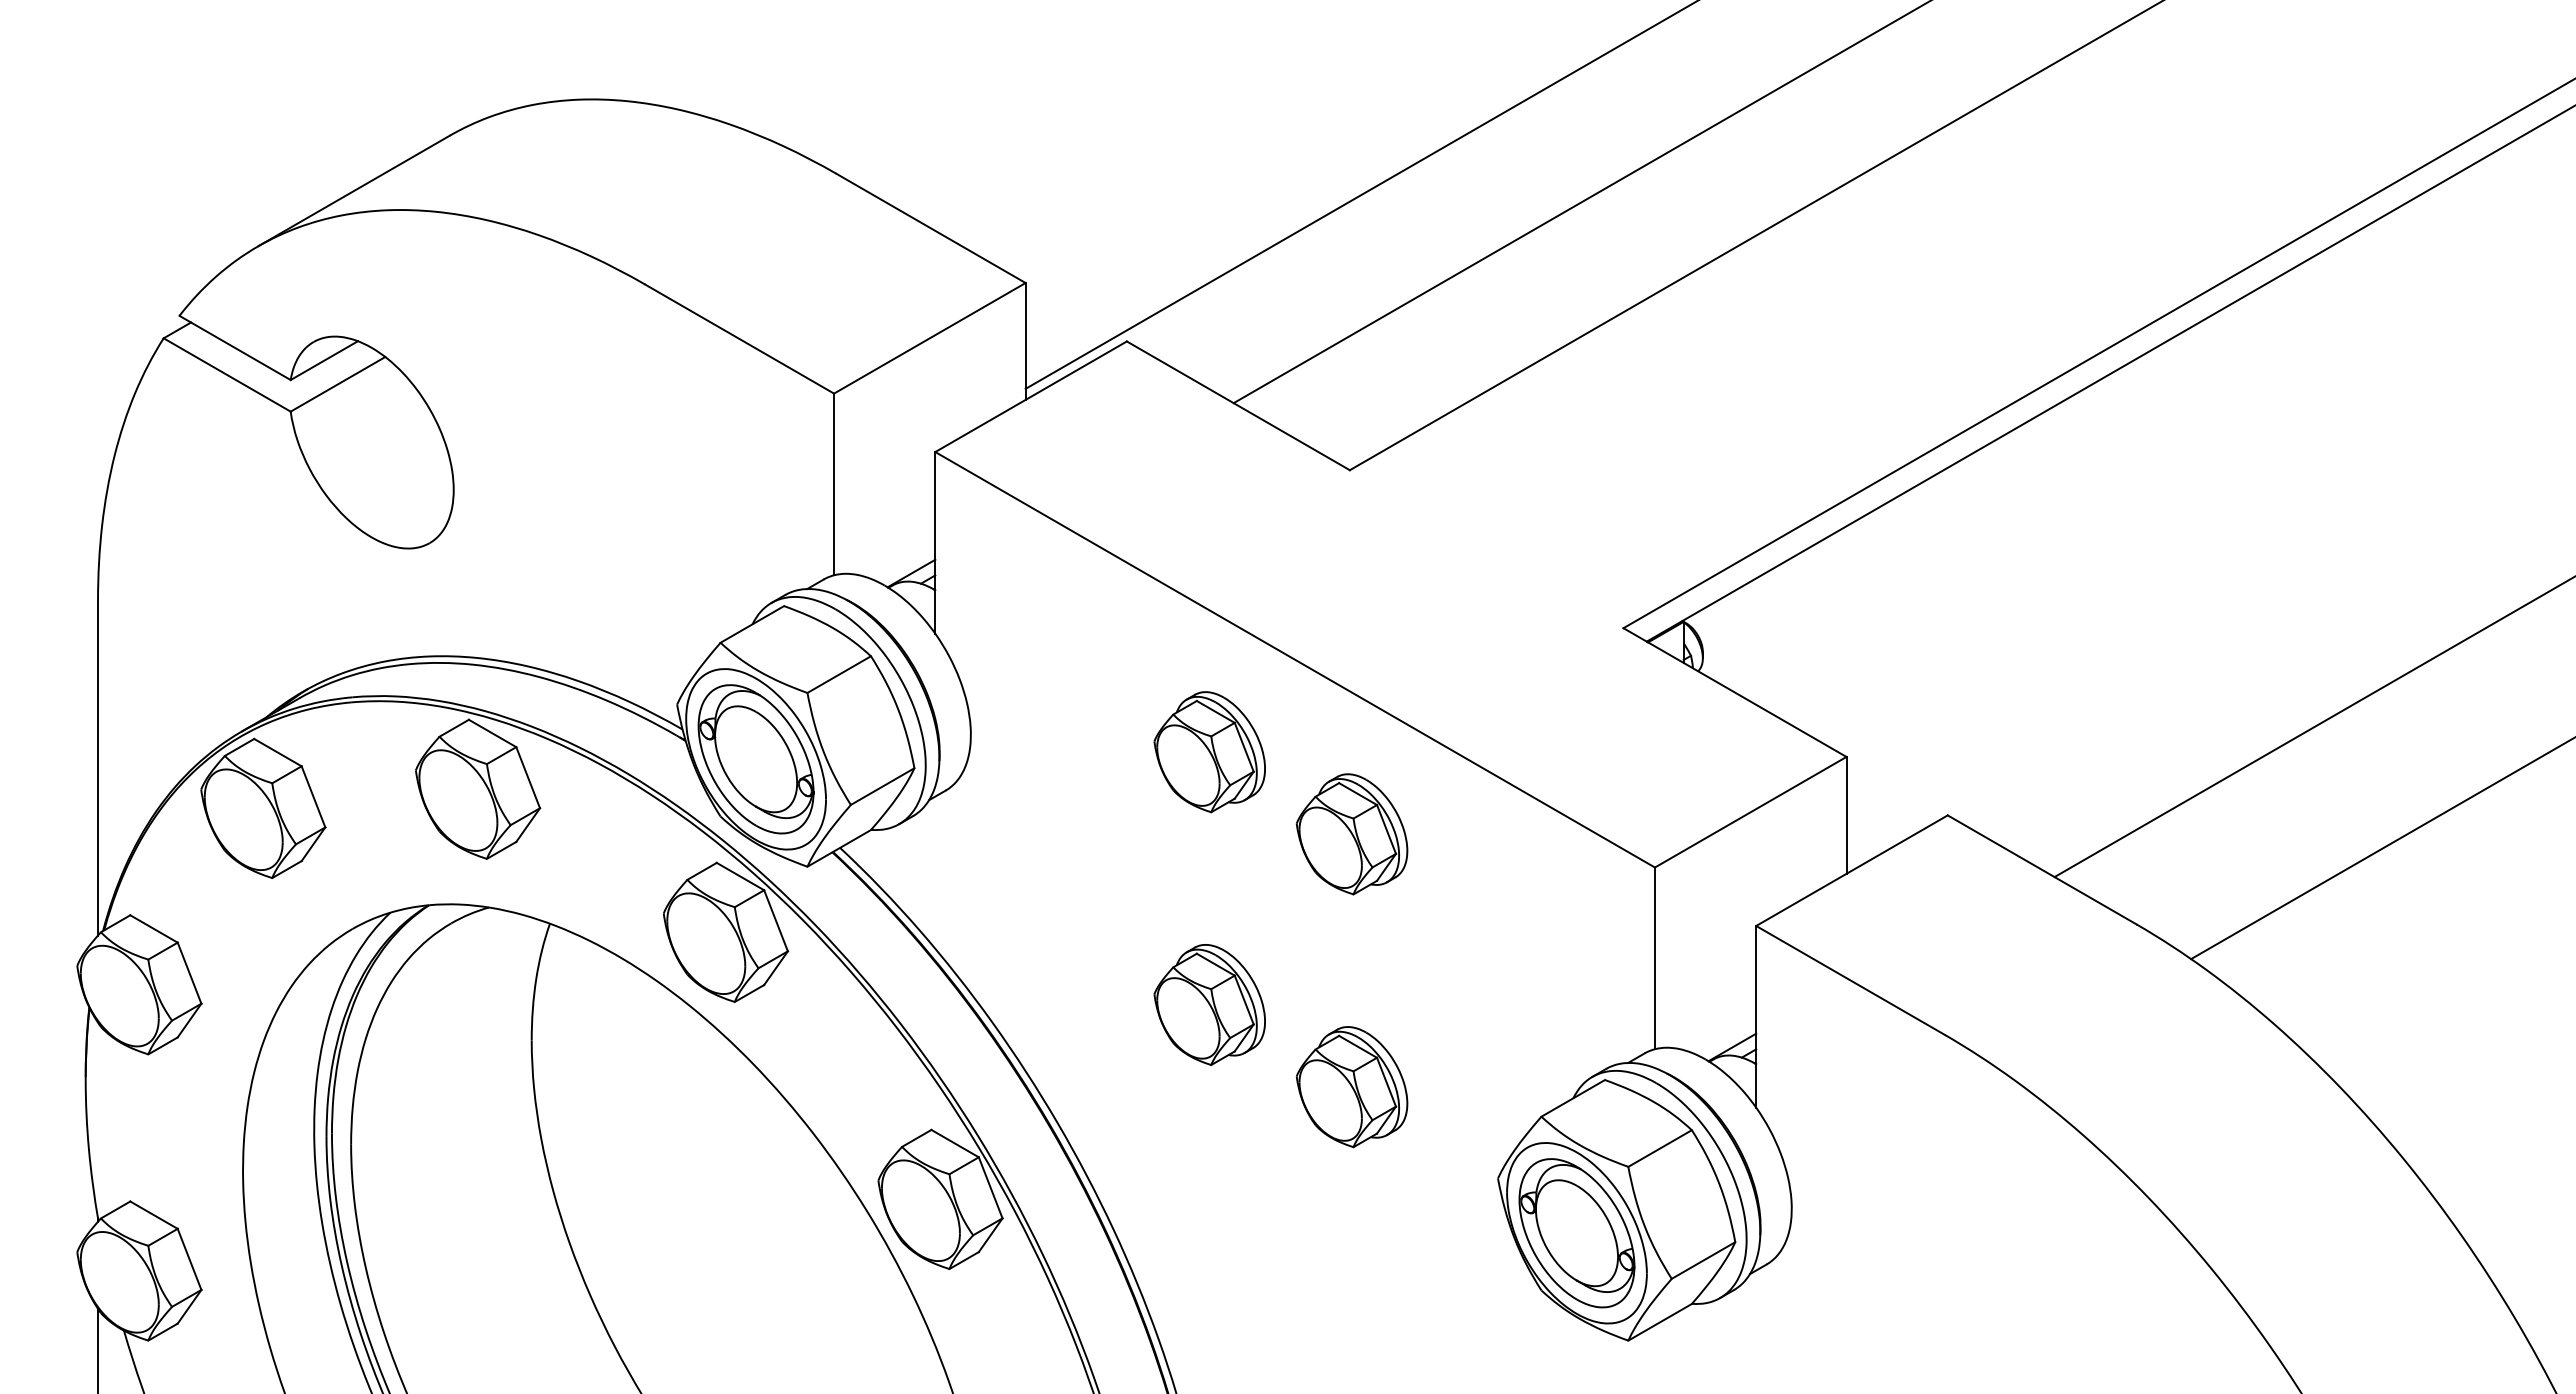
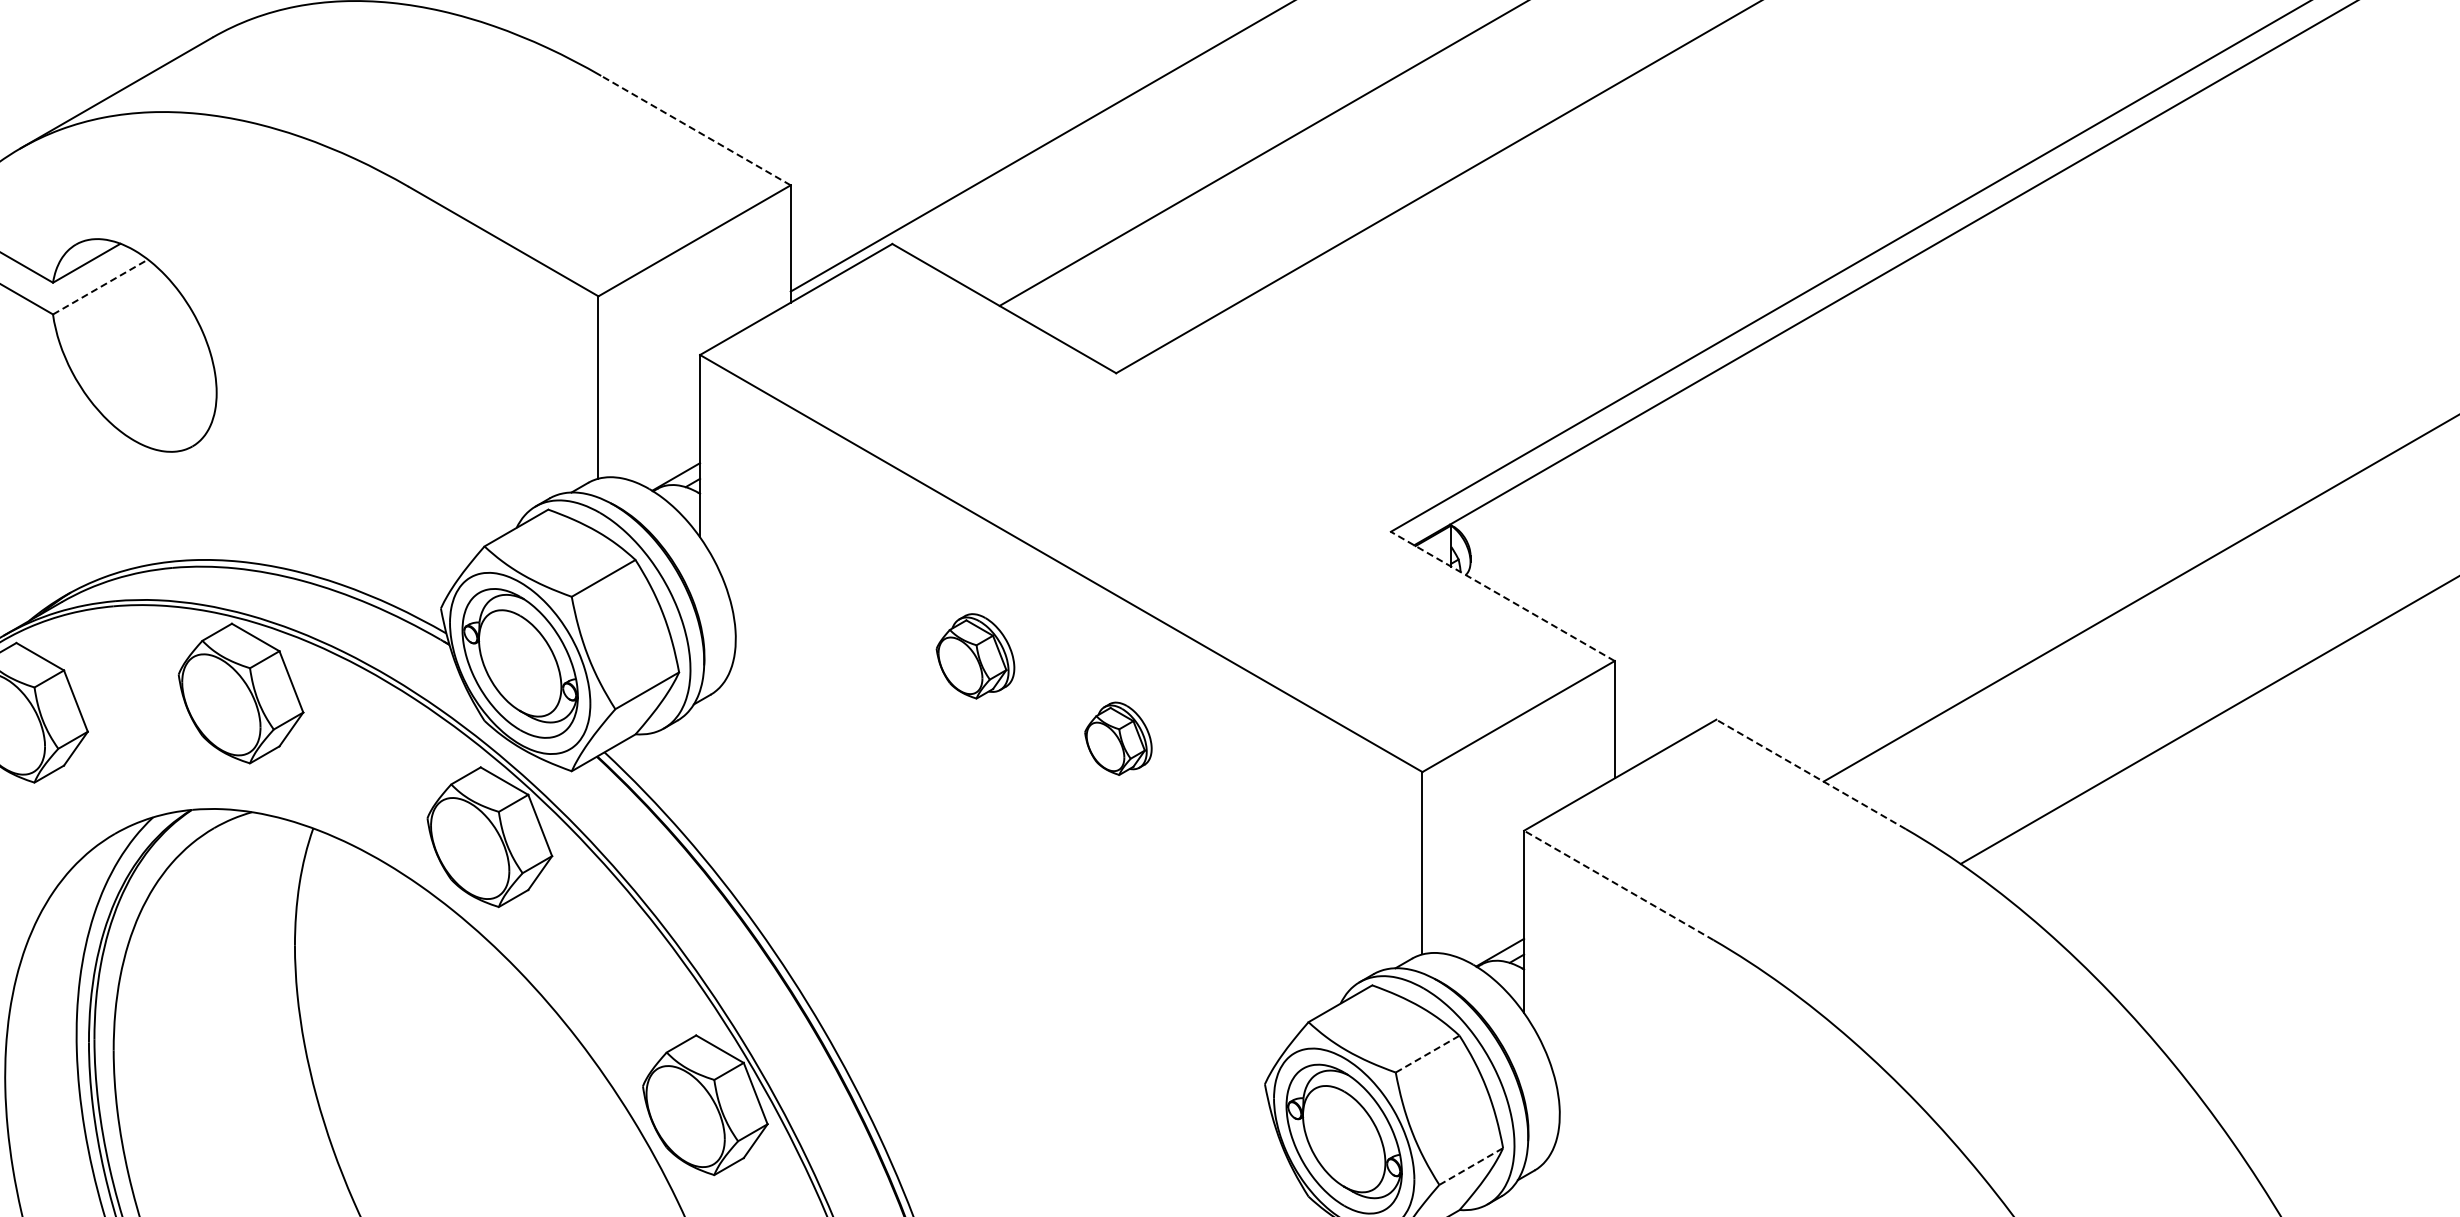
line: (930, 228) -> (695, 130), solid -> dashed
line: (338, 384) -> (101, 287), solid -> dashed
line: (1735, 692) -> (1503, 596), solid -> dashed
part: (1209, 752) -> (975, 656), size x0.7
part: (1351, 834) -> (1117, 738), size x0.6
line: (2041, 869) -> (1810, 774), solid -> dashed
line: (1850, 980) -> (1618, 885), solid -> dashed
part: (1209, 1004) -> (975, 909), removed
part: (1352, 1087) -> (1118, 992), removed
line: (1660, 1148) -> (1428, 1054), solid -> dashed
line: (1703, 1260) -> (1471, 1166), solid -> dashed

